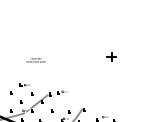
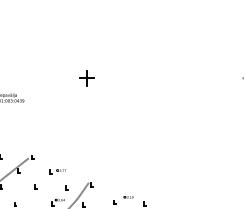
part: (111, 56) -> (86, 77), moved
part: (62, 92) -> (57, 171), moved

